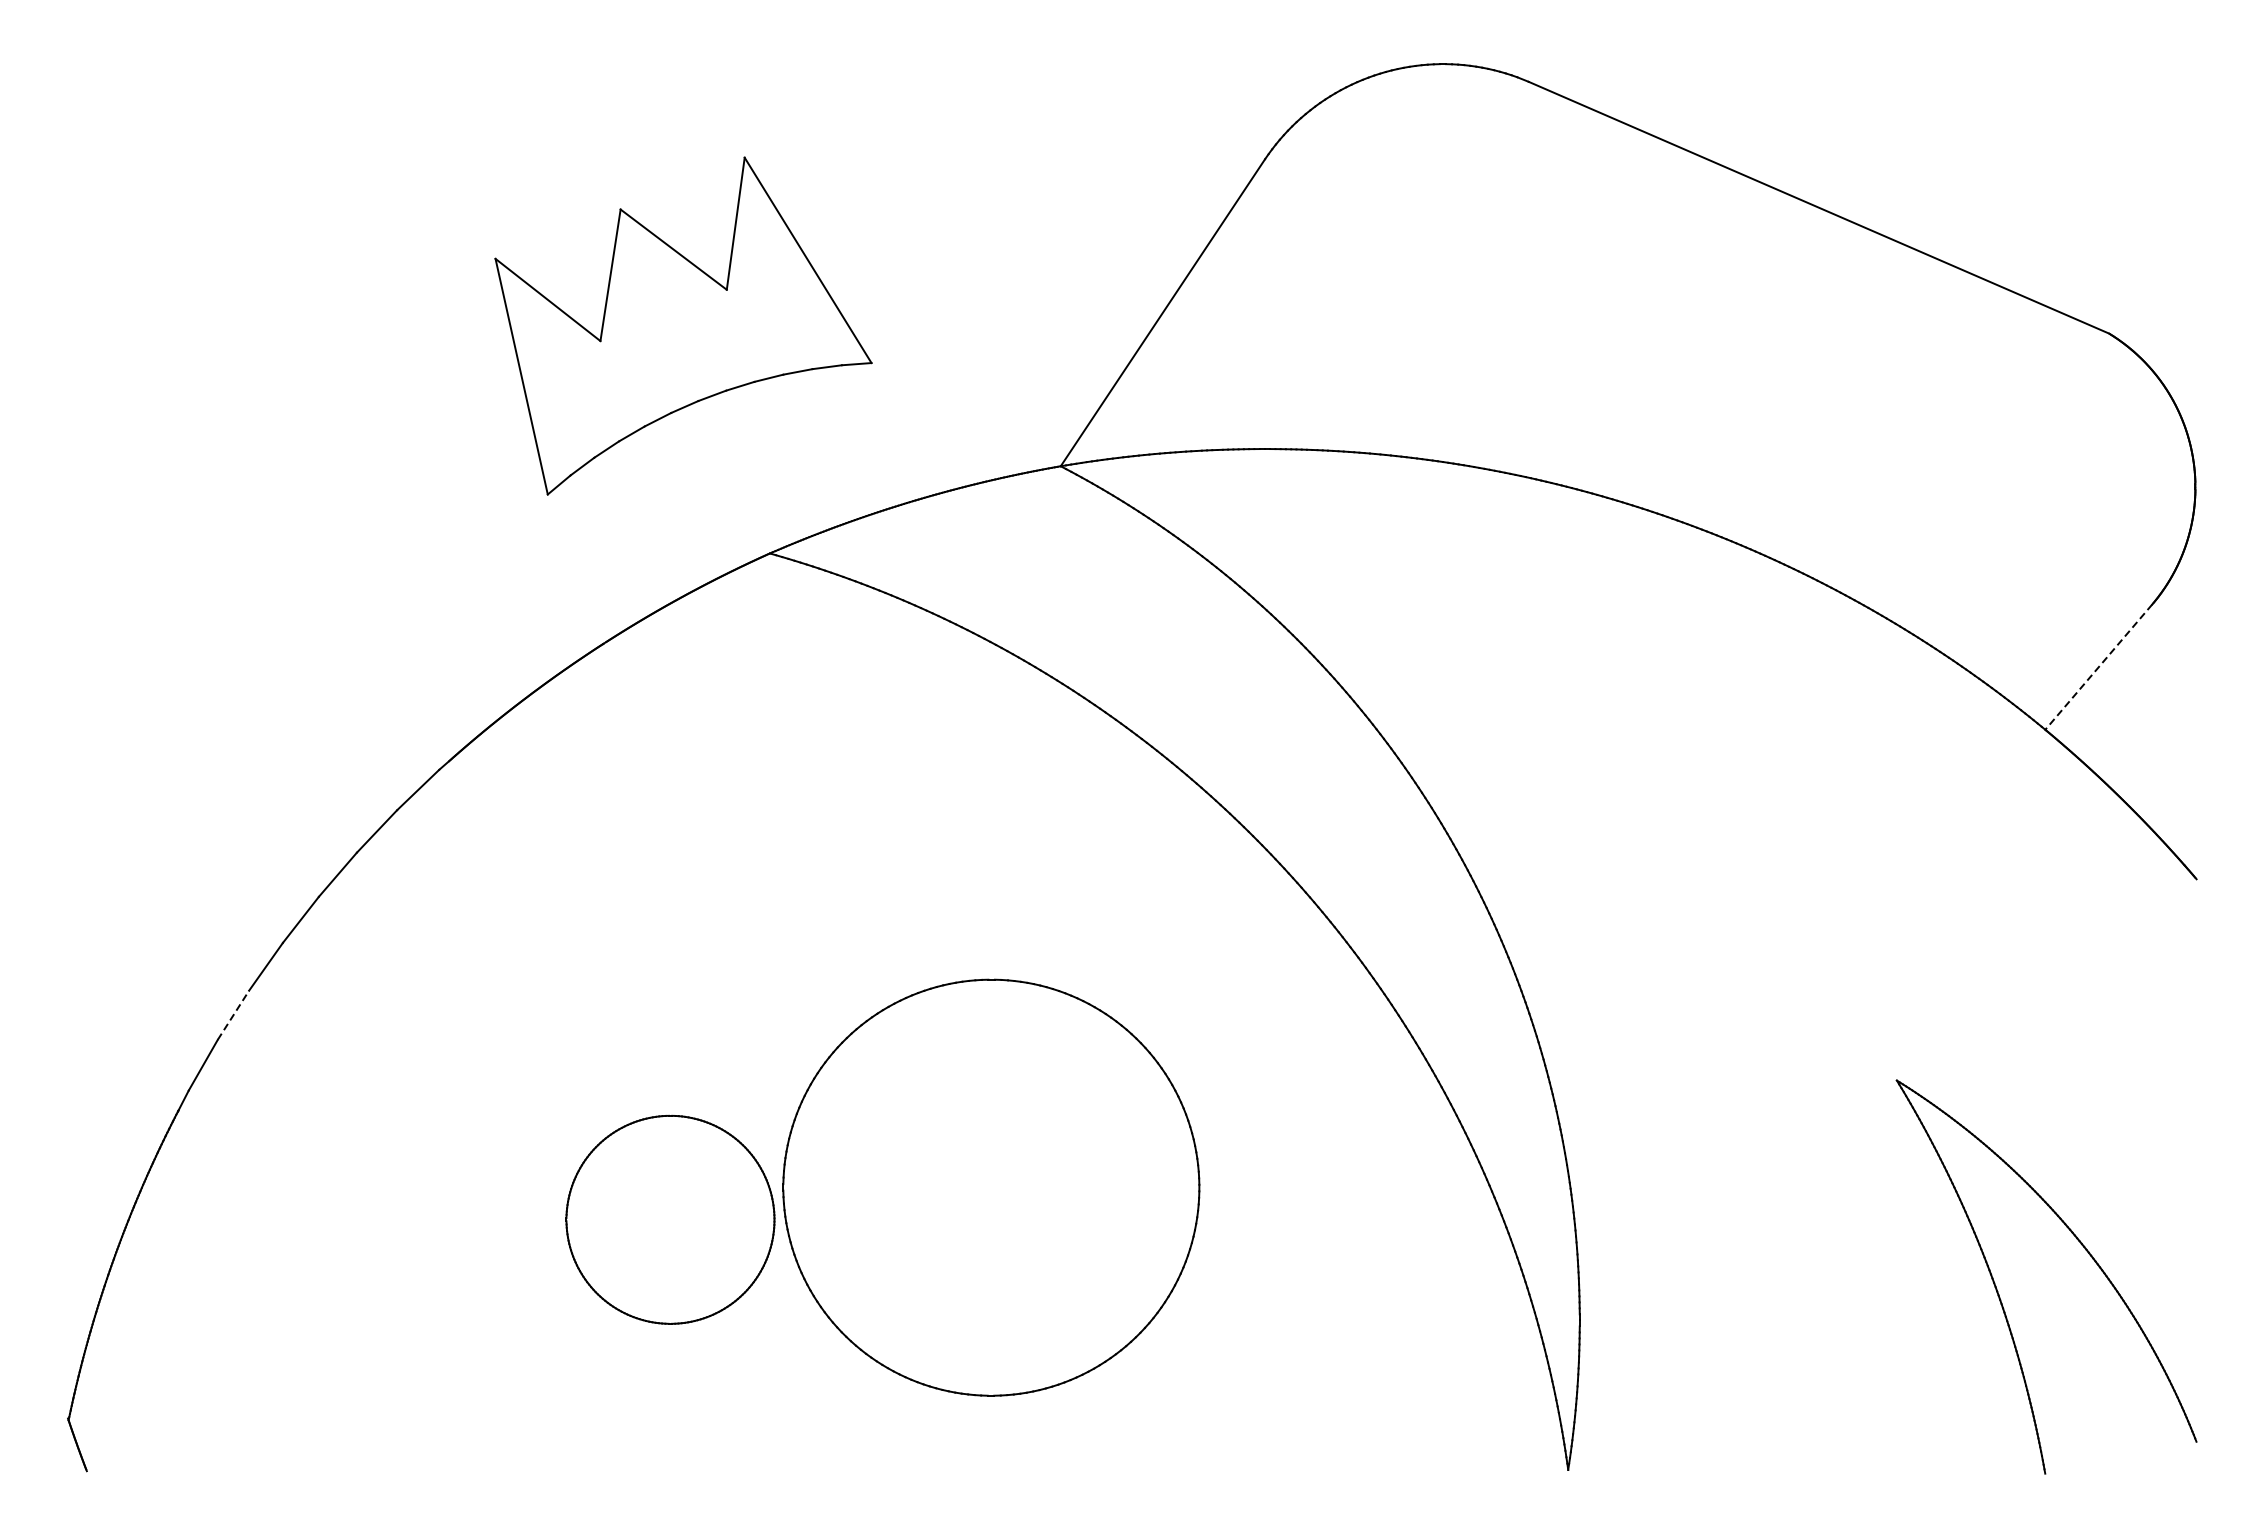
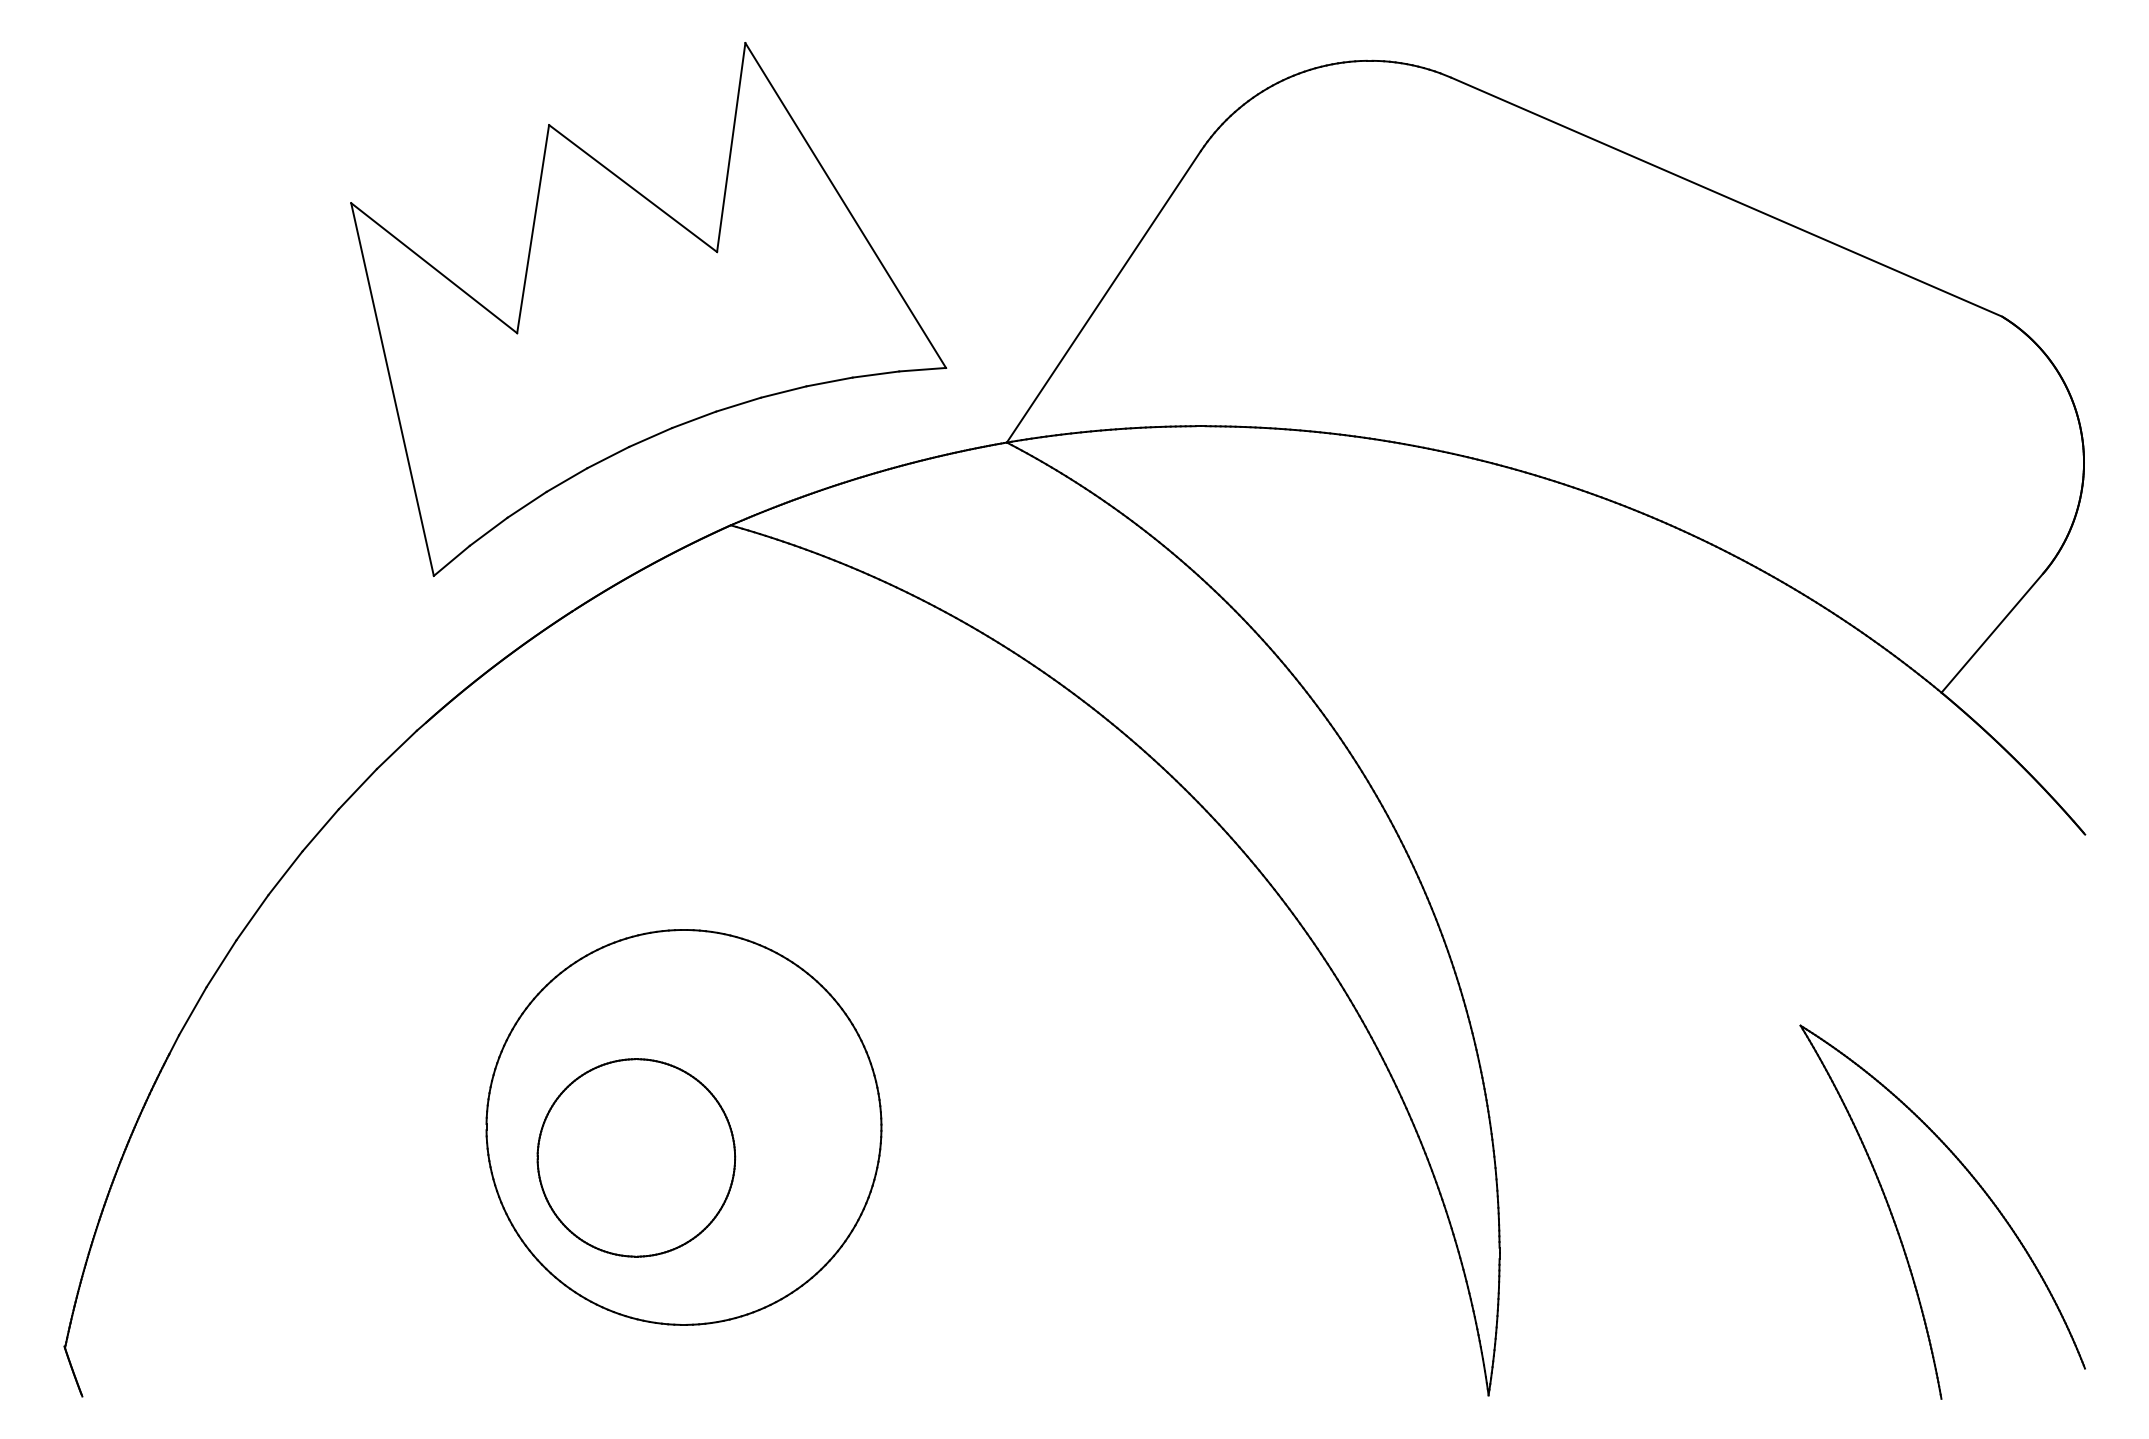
part: (683, 326) -> (648, 309), size x1.67
line: (2097, 667) -> (1991, 633), dashed -> solid
line: (233, 1015) -> (221, 963), dashed -> solid
part: (990, 1187) -> (683, 1127), moved

